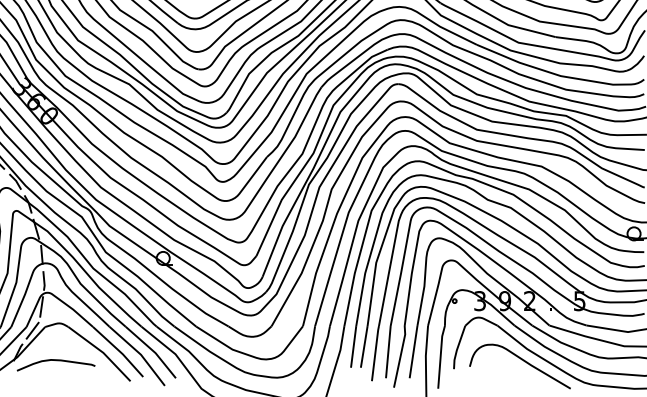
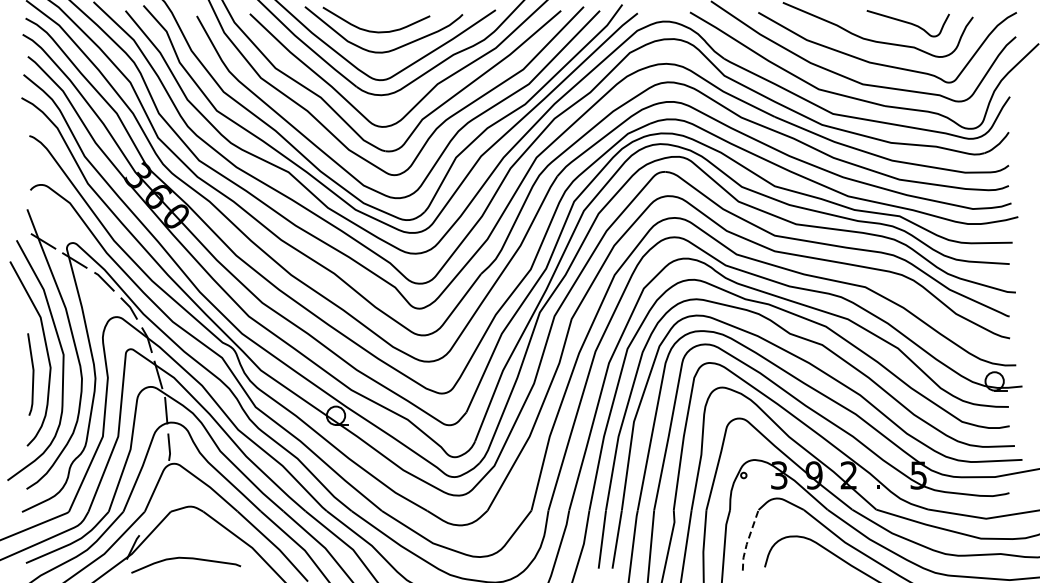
line: (41, 306) -> (165, 483), removed
line: (32, 330) -> (153, 516), removed
line: (458, 347) -> (748, 540), solid -> dashed

